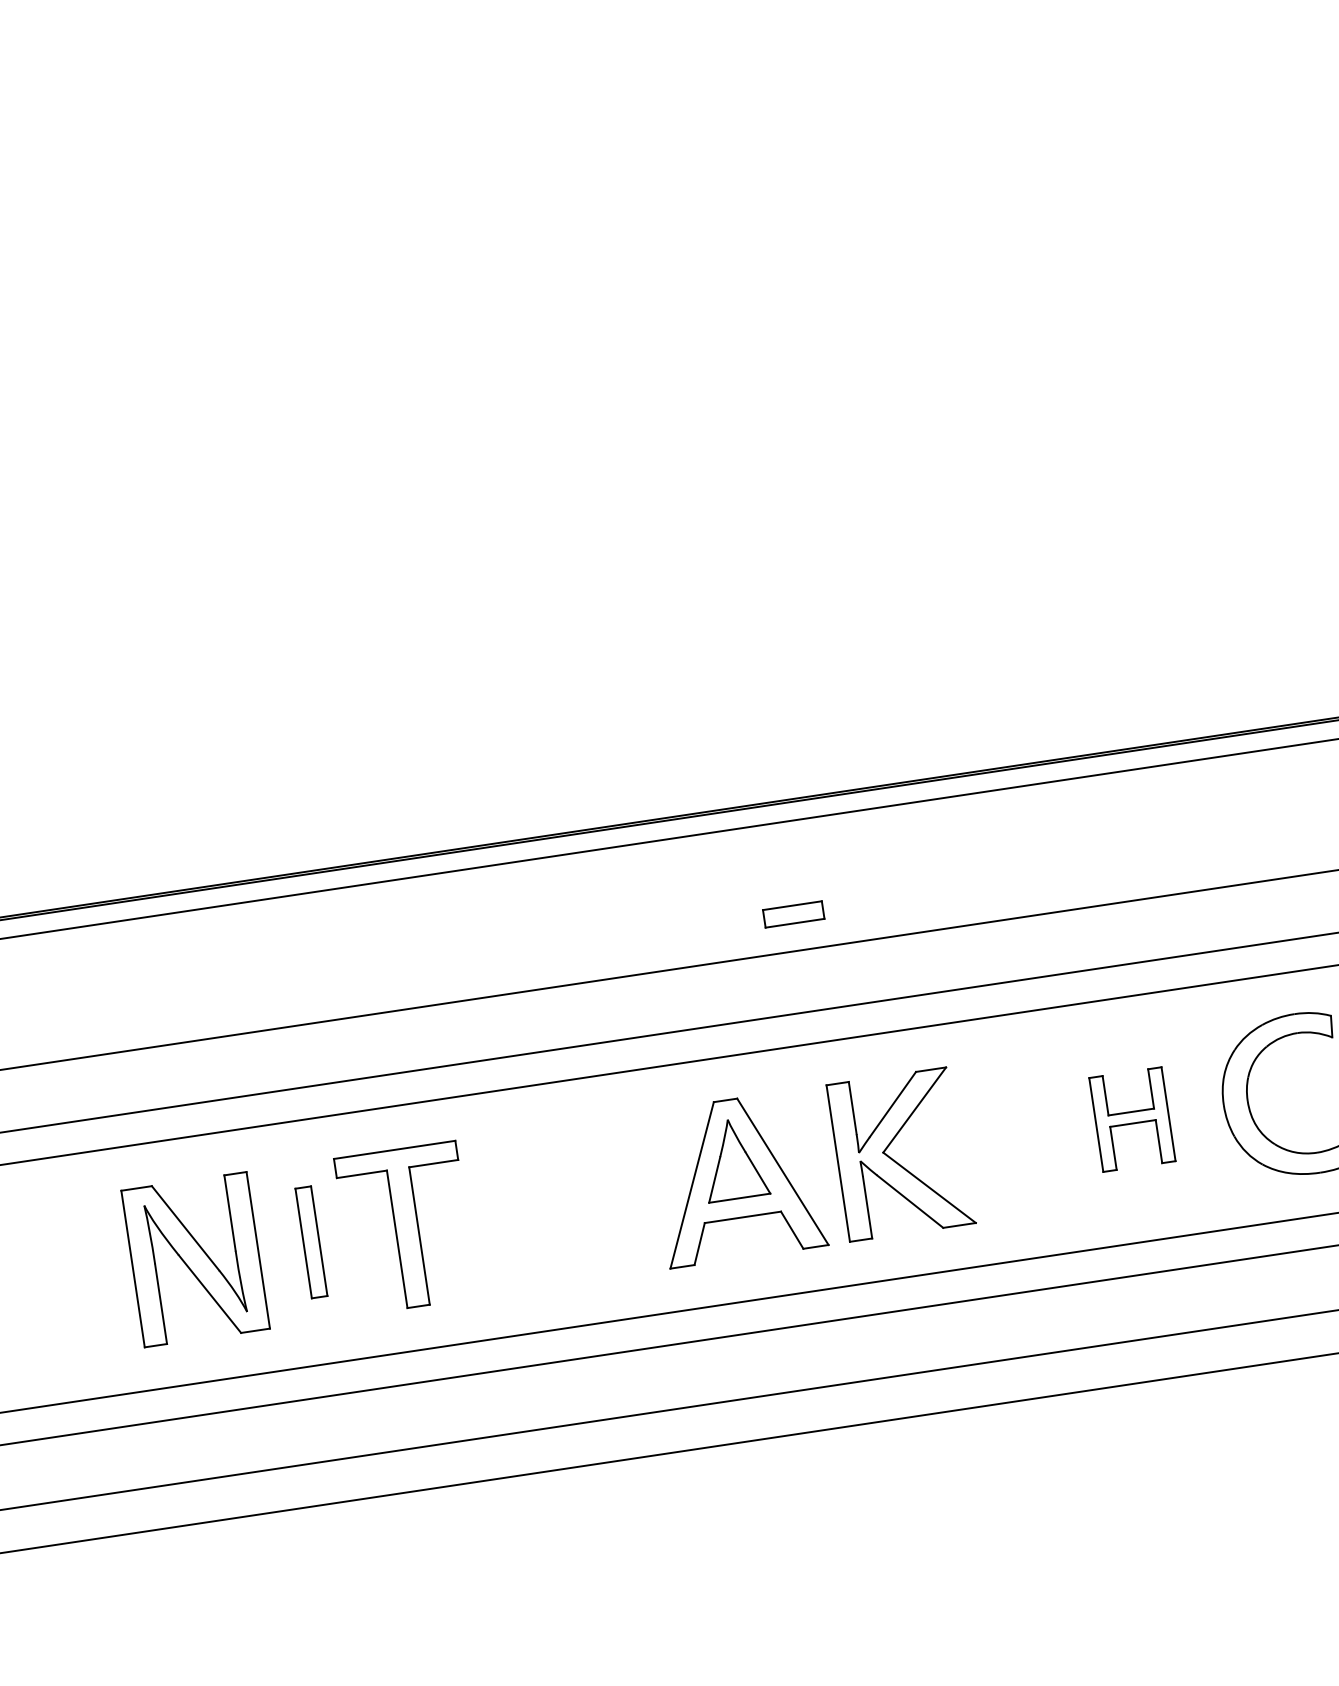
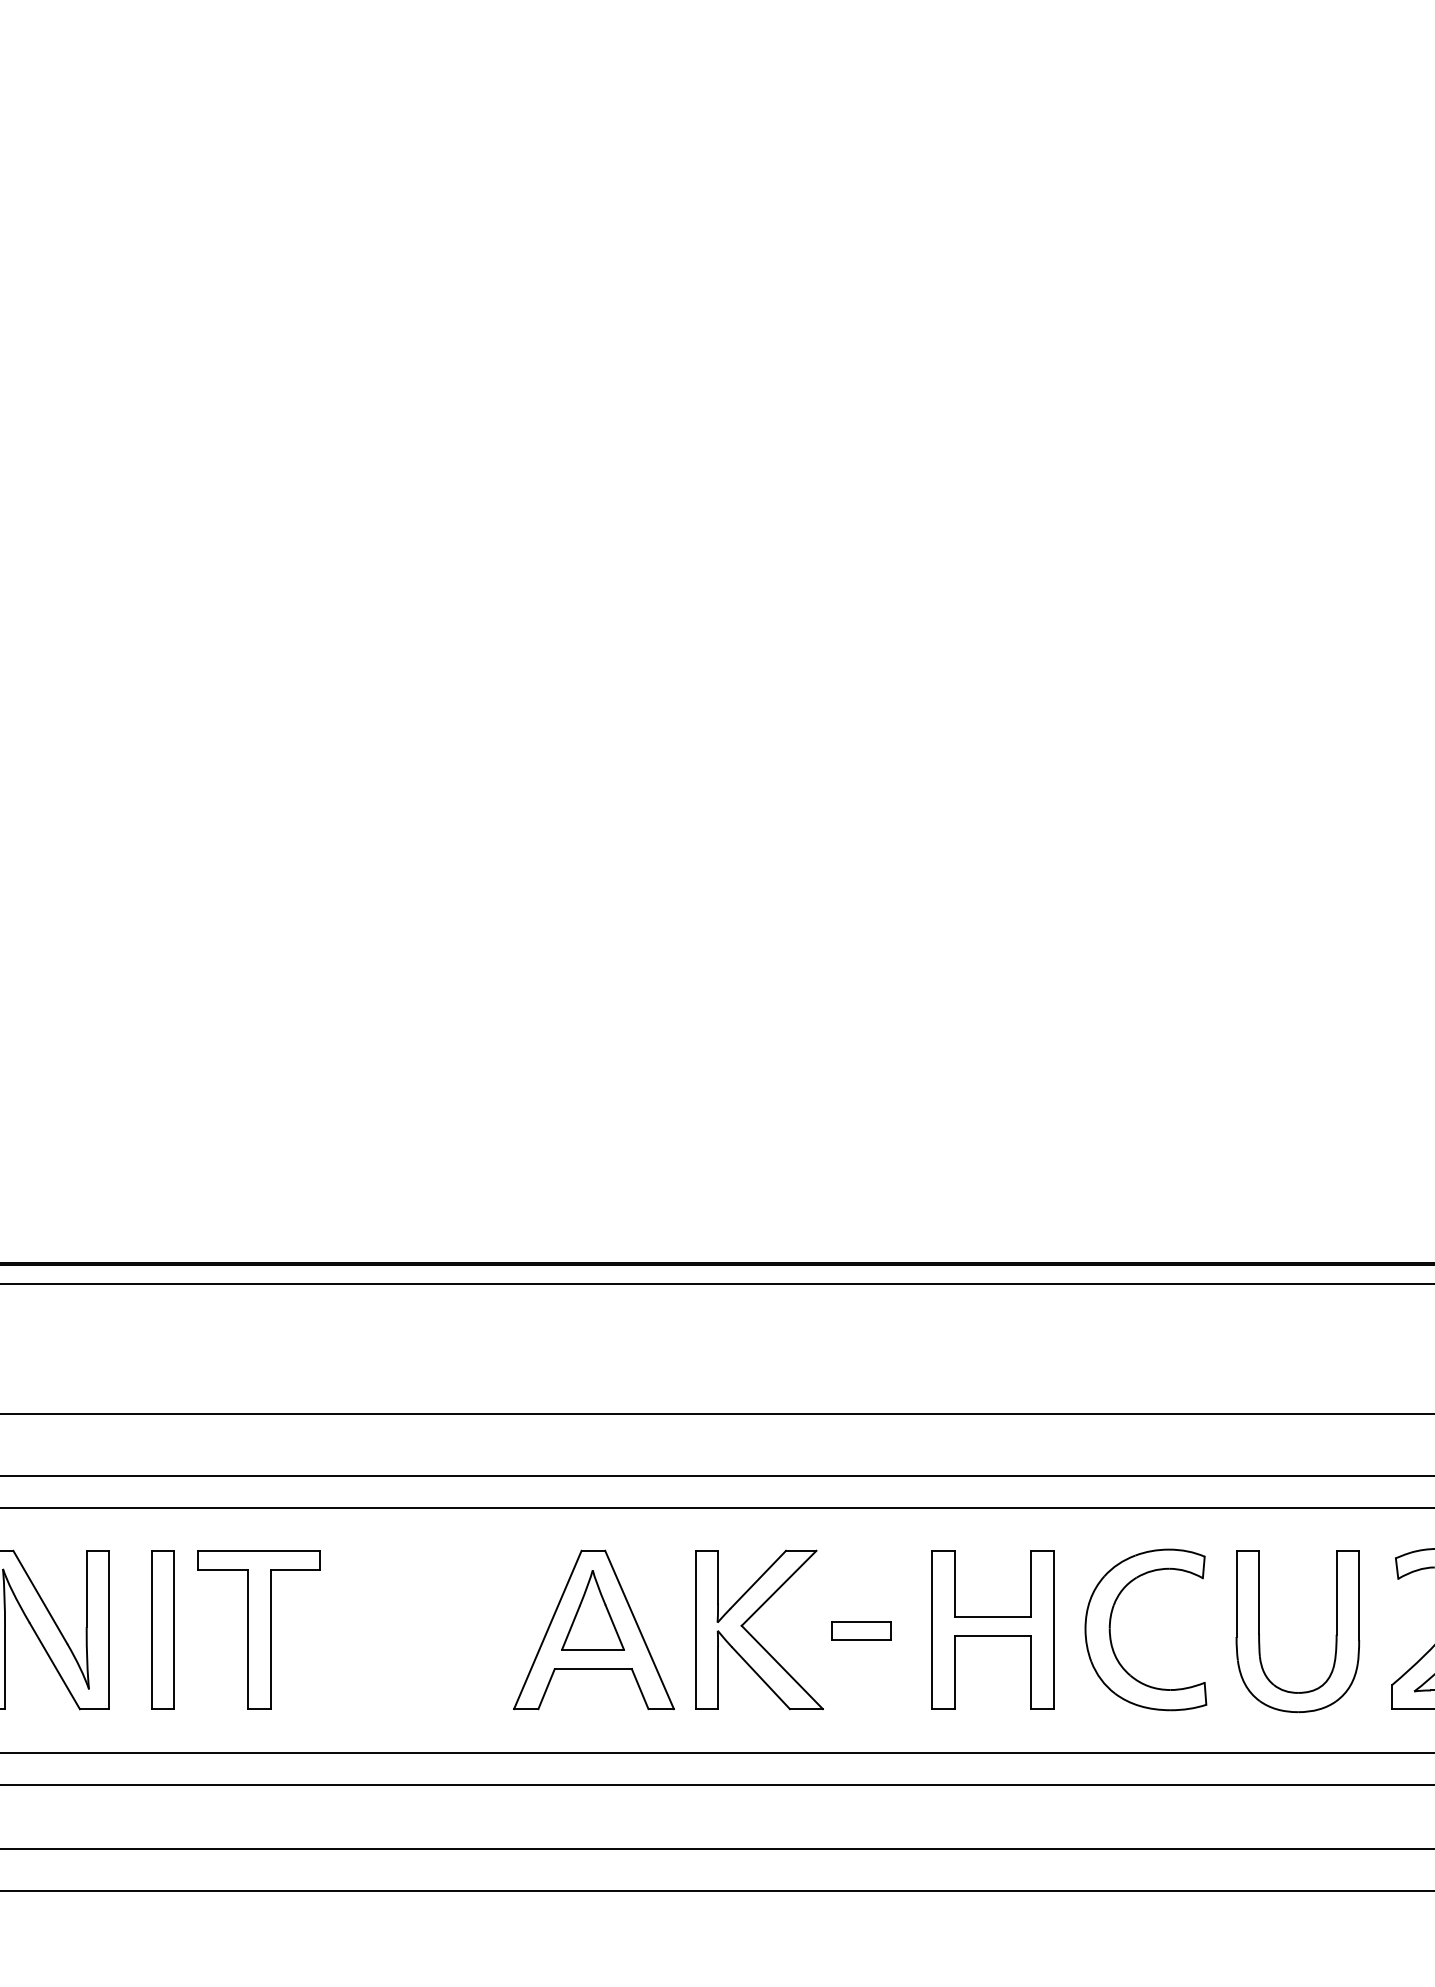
part: (793, 913) -> (861, 1630), moved
part: (1131, 1119) -> (992, 1629), size x1.67
part: (310, 1241) -> (162, 1629), size x1.43

